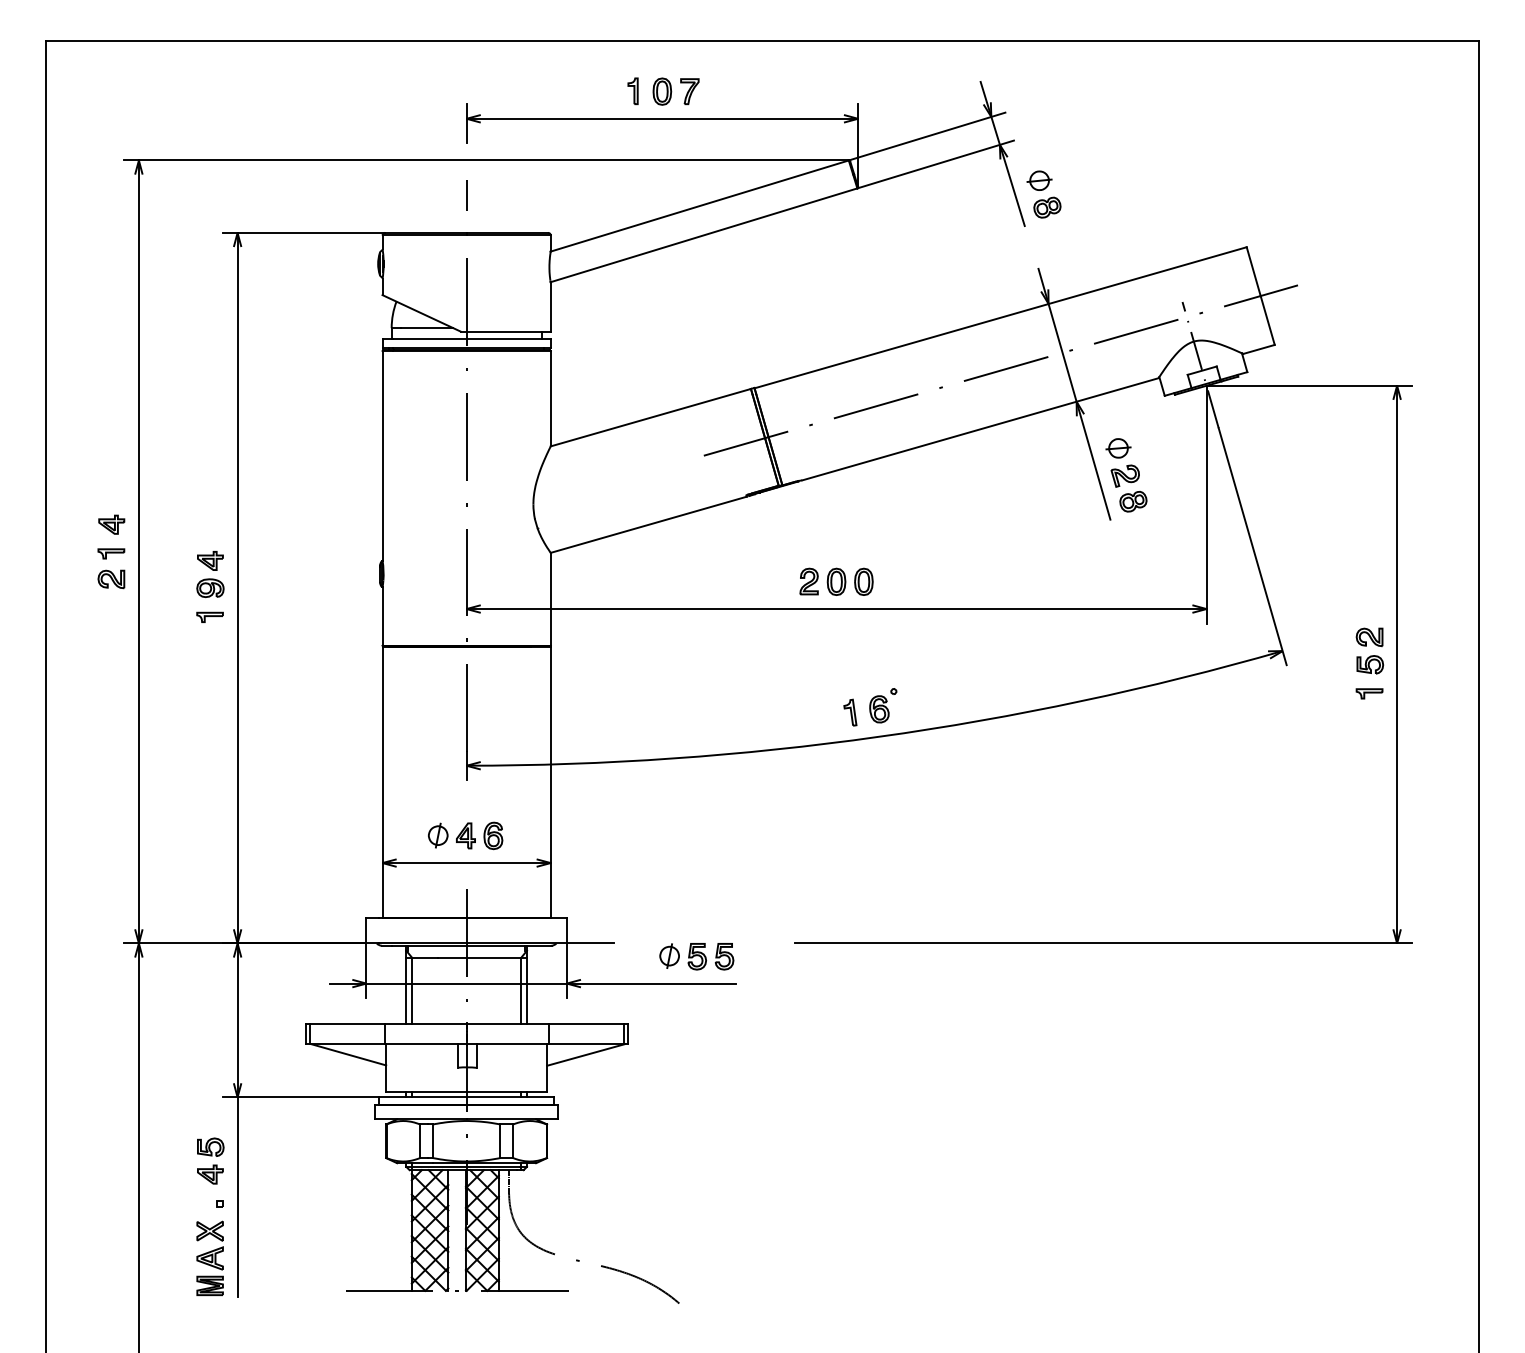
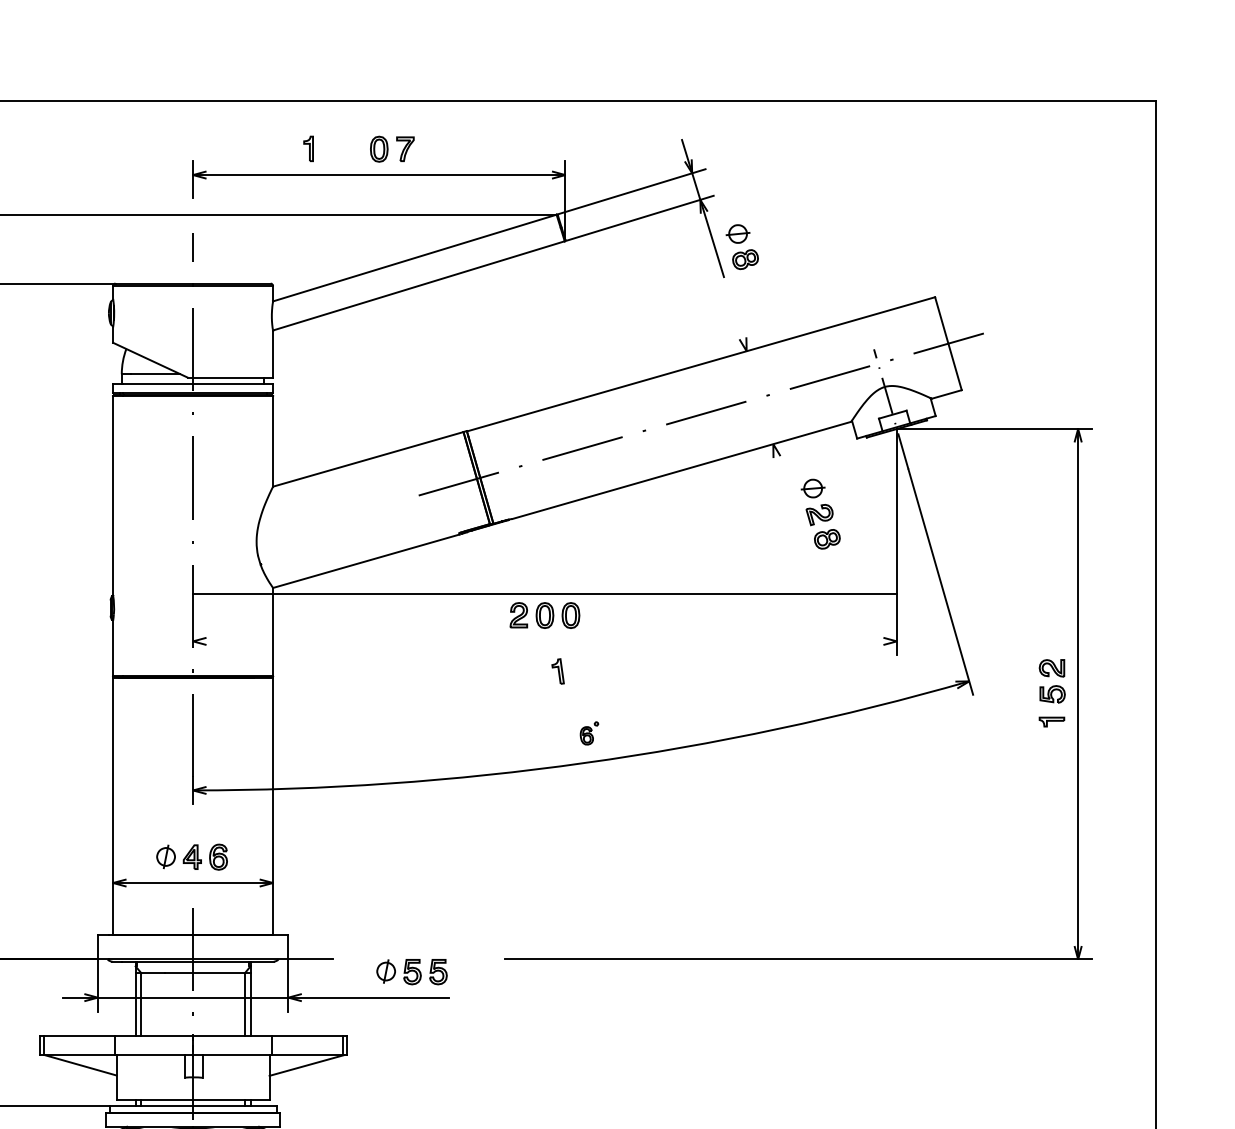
part: (632, 91) -> (308, 149), moved
line: (1074, 393) -> (771, 436), removed
line: (836, 609) -> (544, 594), moved
part: (883, 705) -> (589, 733), size x0.7
part: (850, 712) -> (558, 671), moved

